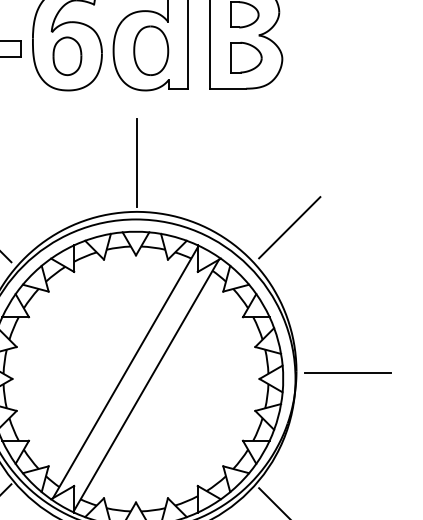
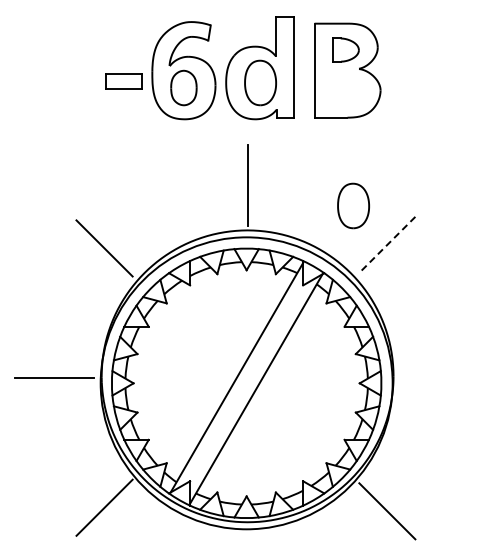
part: (246, 56) -> (347, 88), removed
part: (252, 184) -> (353, 205), added
line: (289, 227) -> (387, 244), solid -> dashed
line: (347, 373) -> (440, 378), removed

